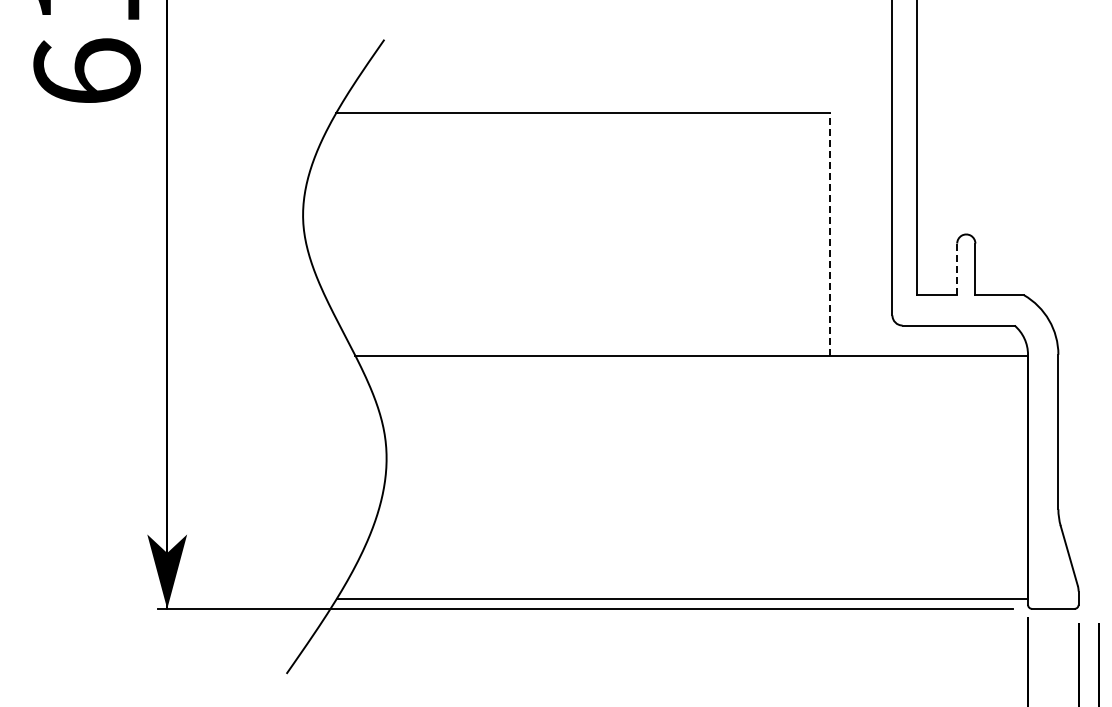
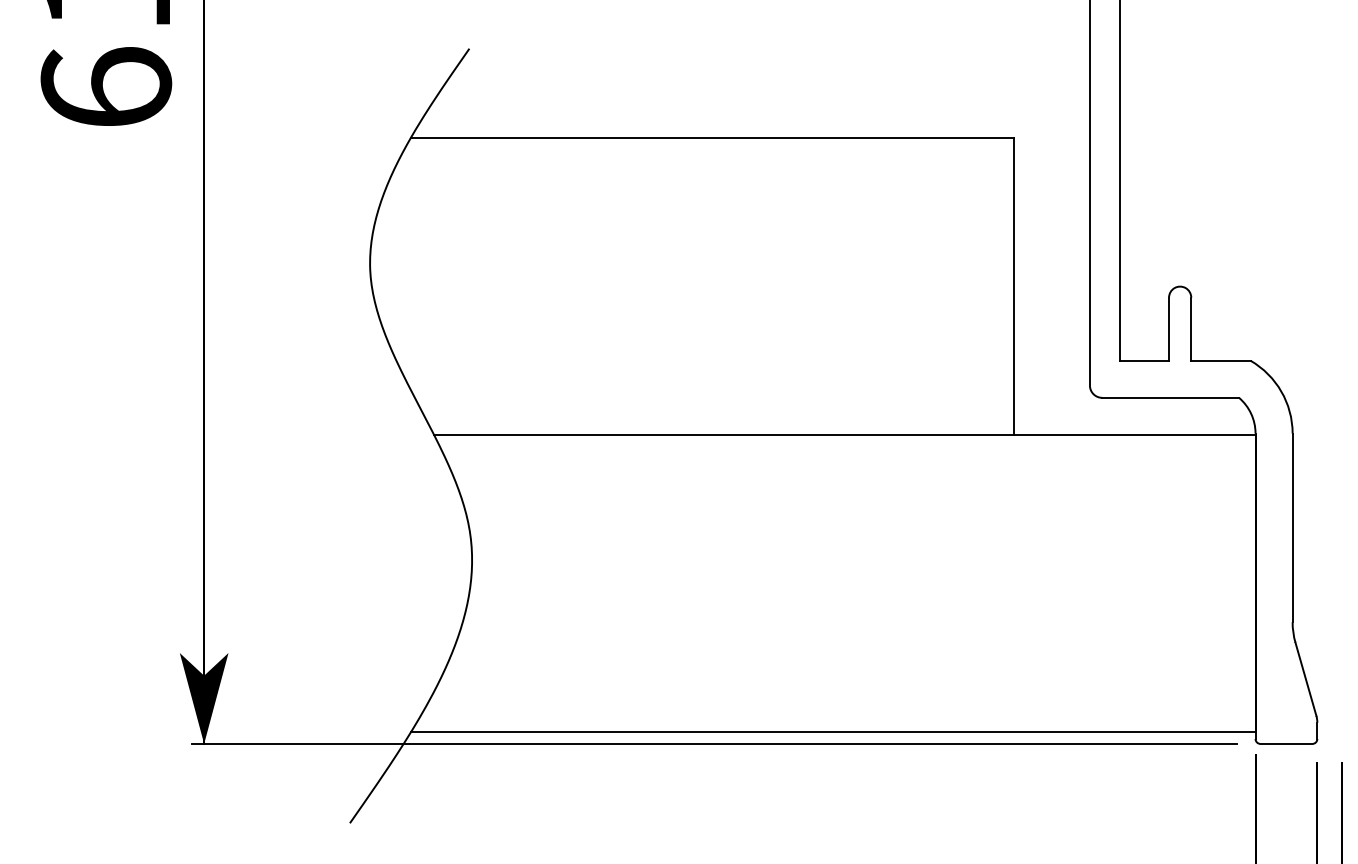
line: (830, 233) -> (1014, 285), dashed -> solid
line: (957, 269) -> (1169, 329), dashed -> solid

